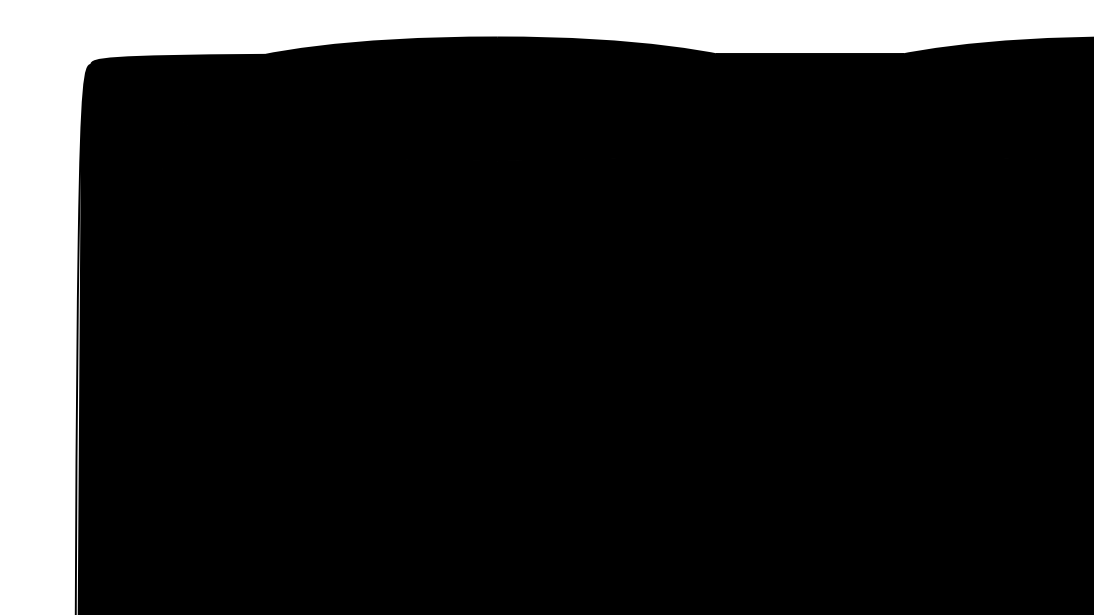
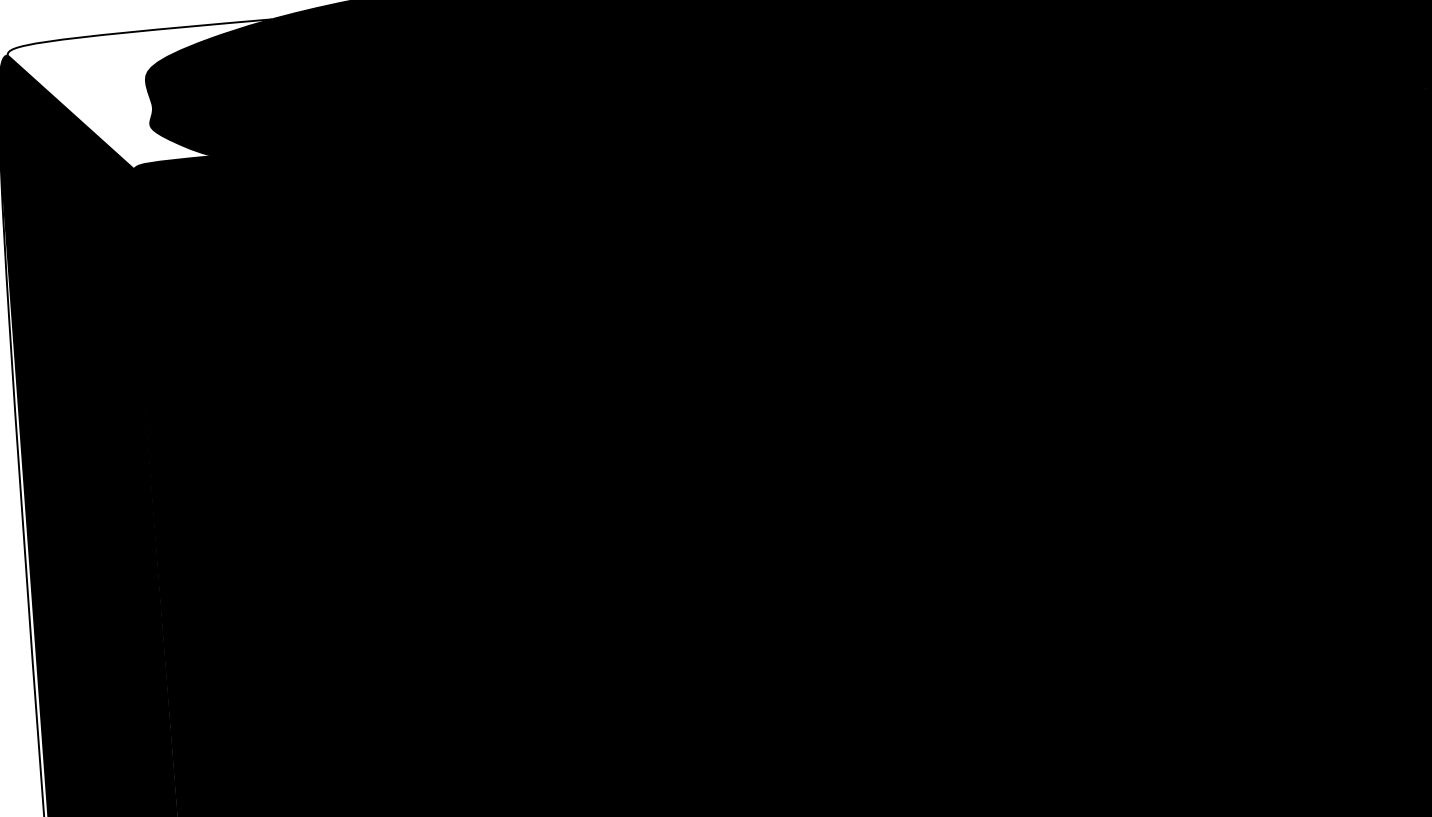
fill: (177, 99) -> (143, 98), removed

